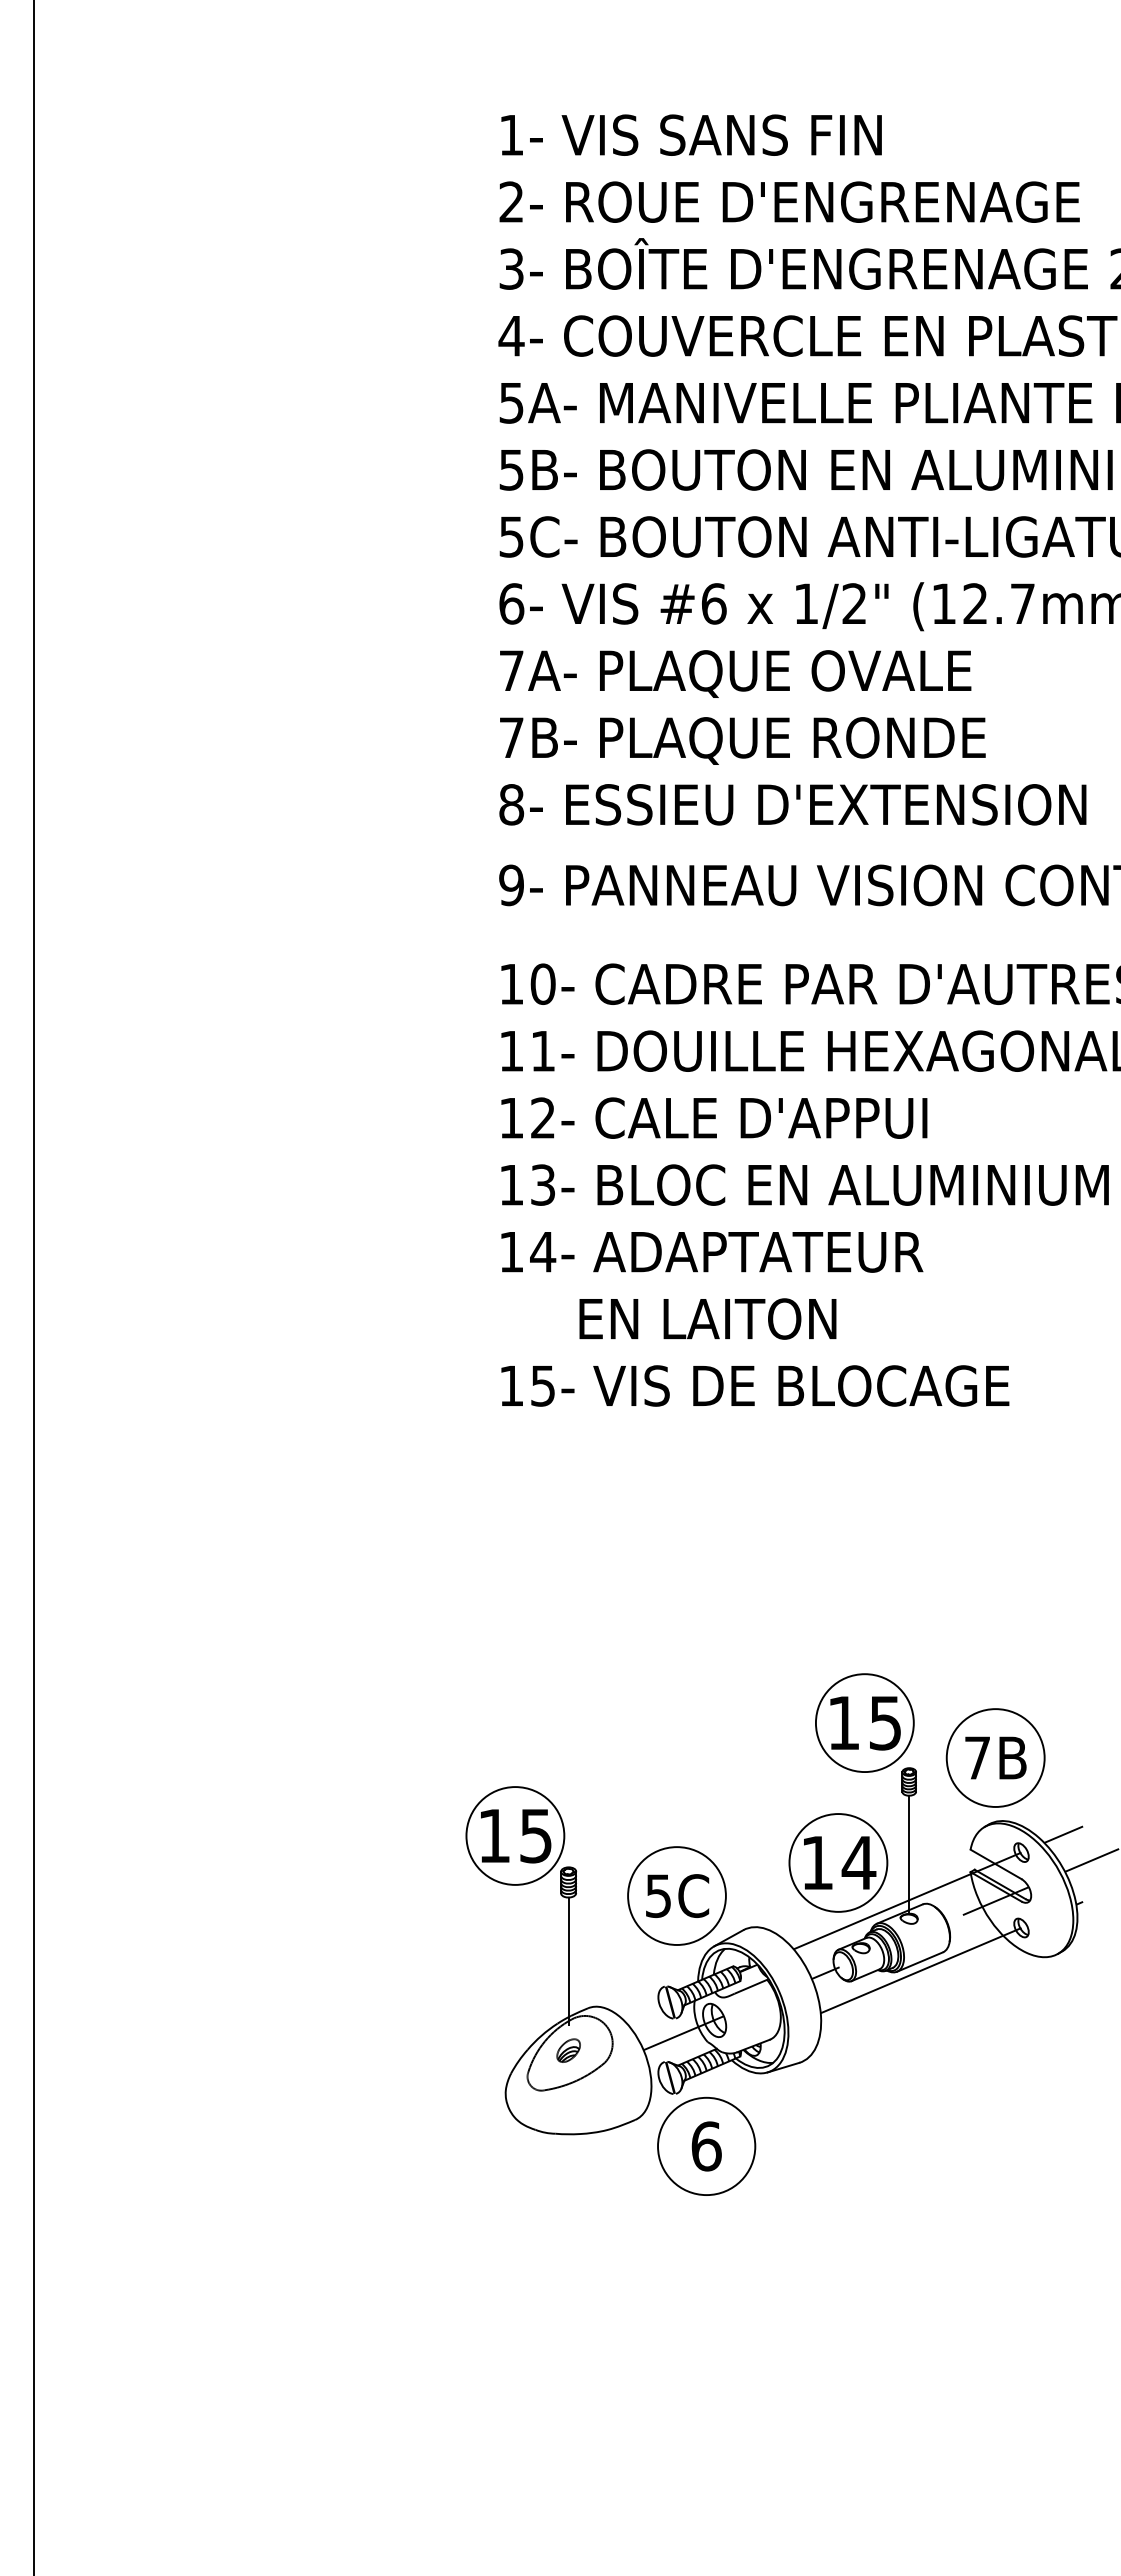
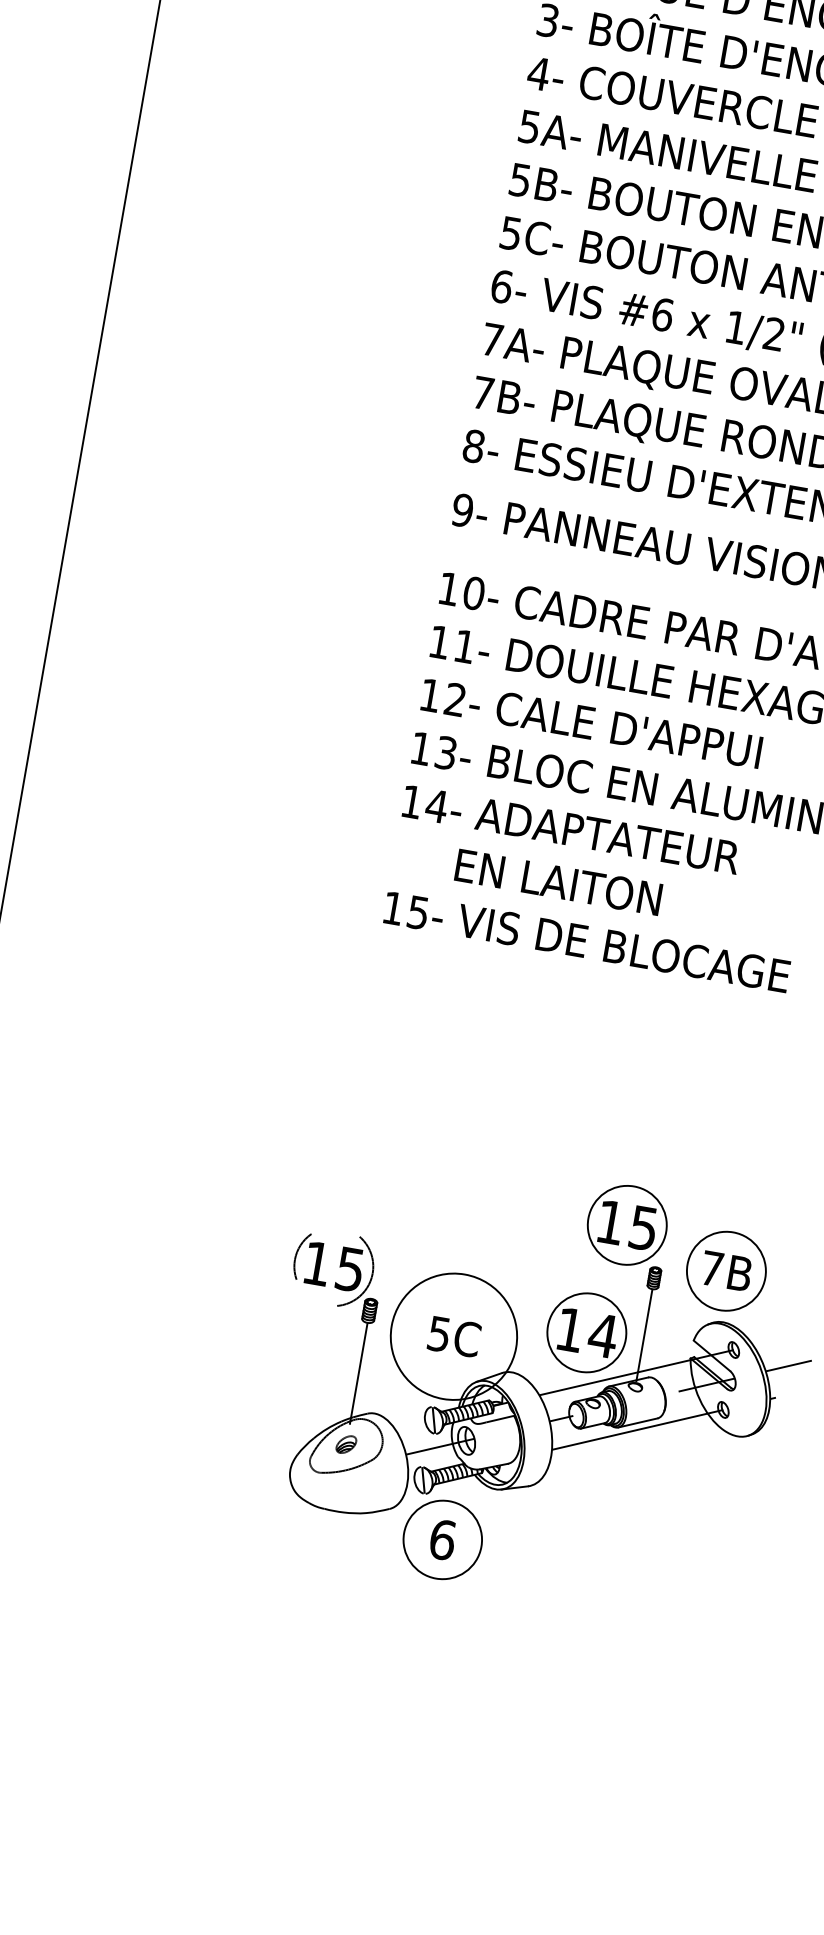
line: (1063, 1834) -> (769, 1341), removed
circle: (515, 1835) -> (333, 1266), solid -> dashed
circle: (676, 1895) -> (453, 1336), size x1.6

